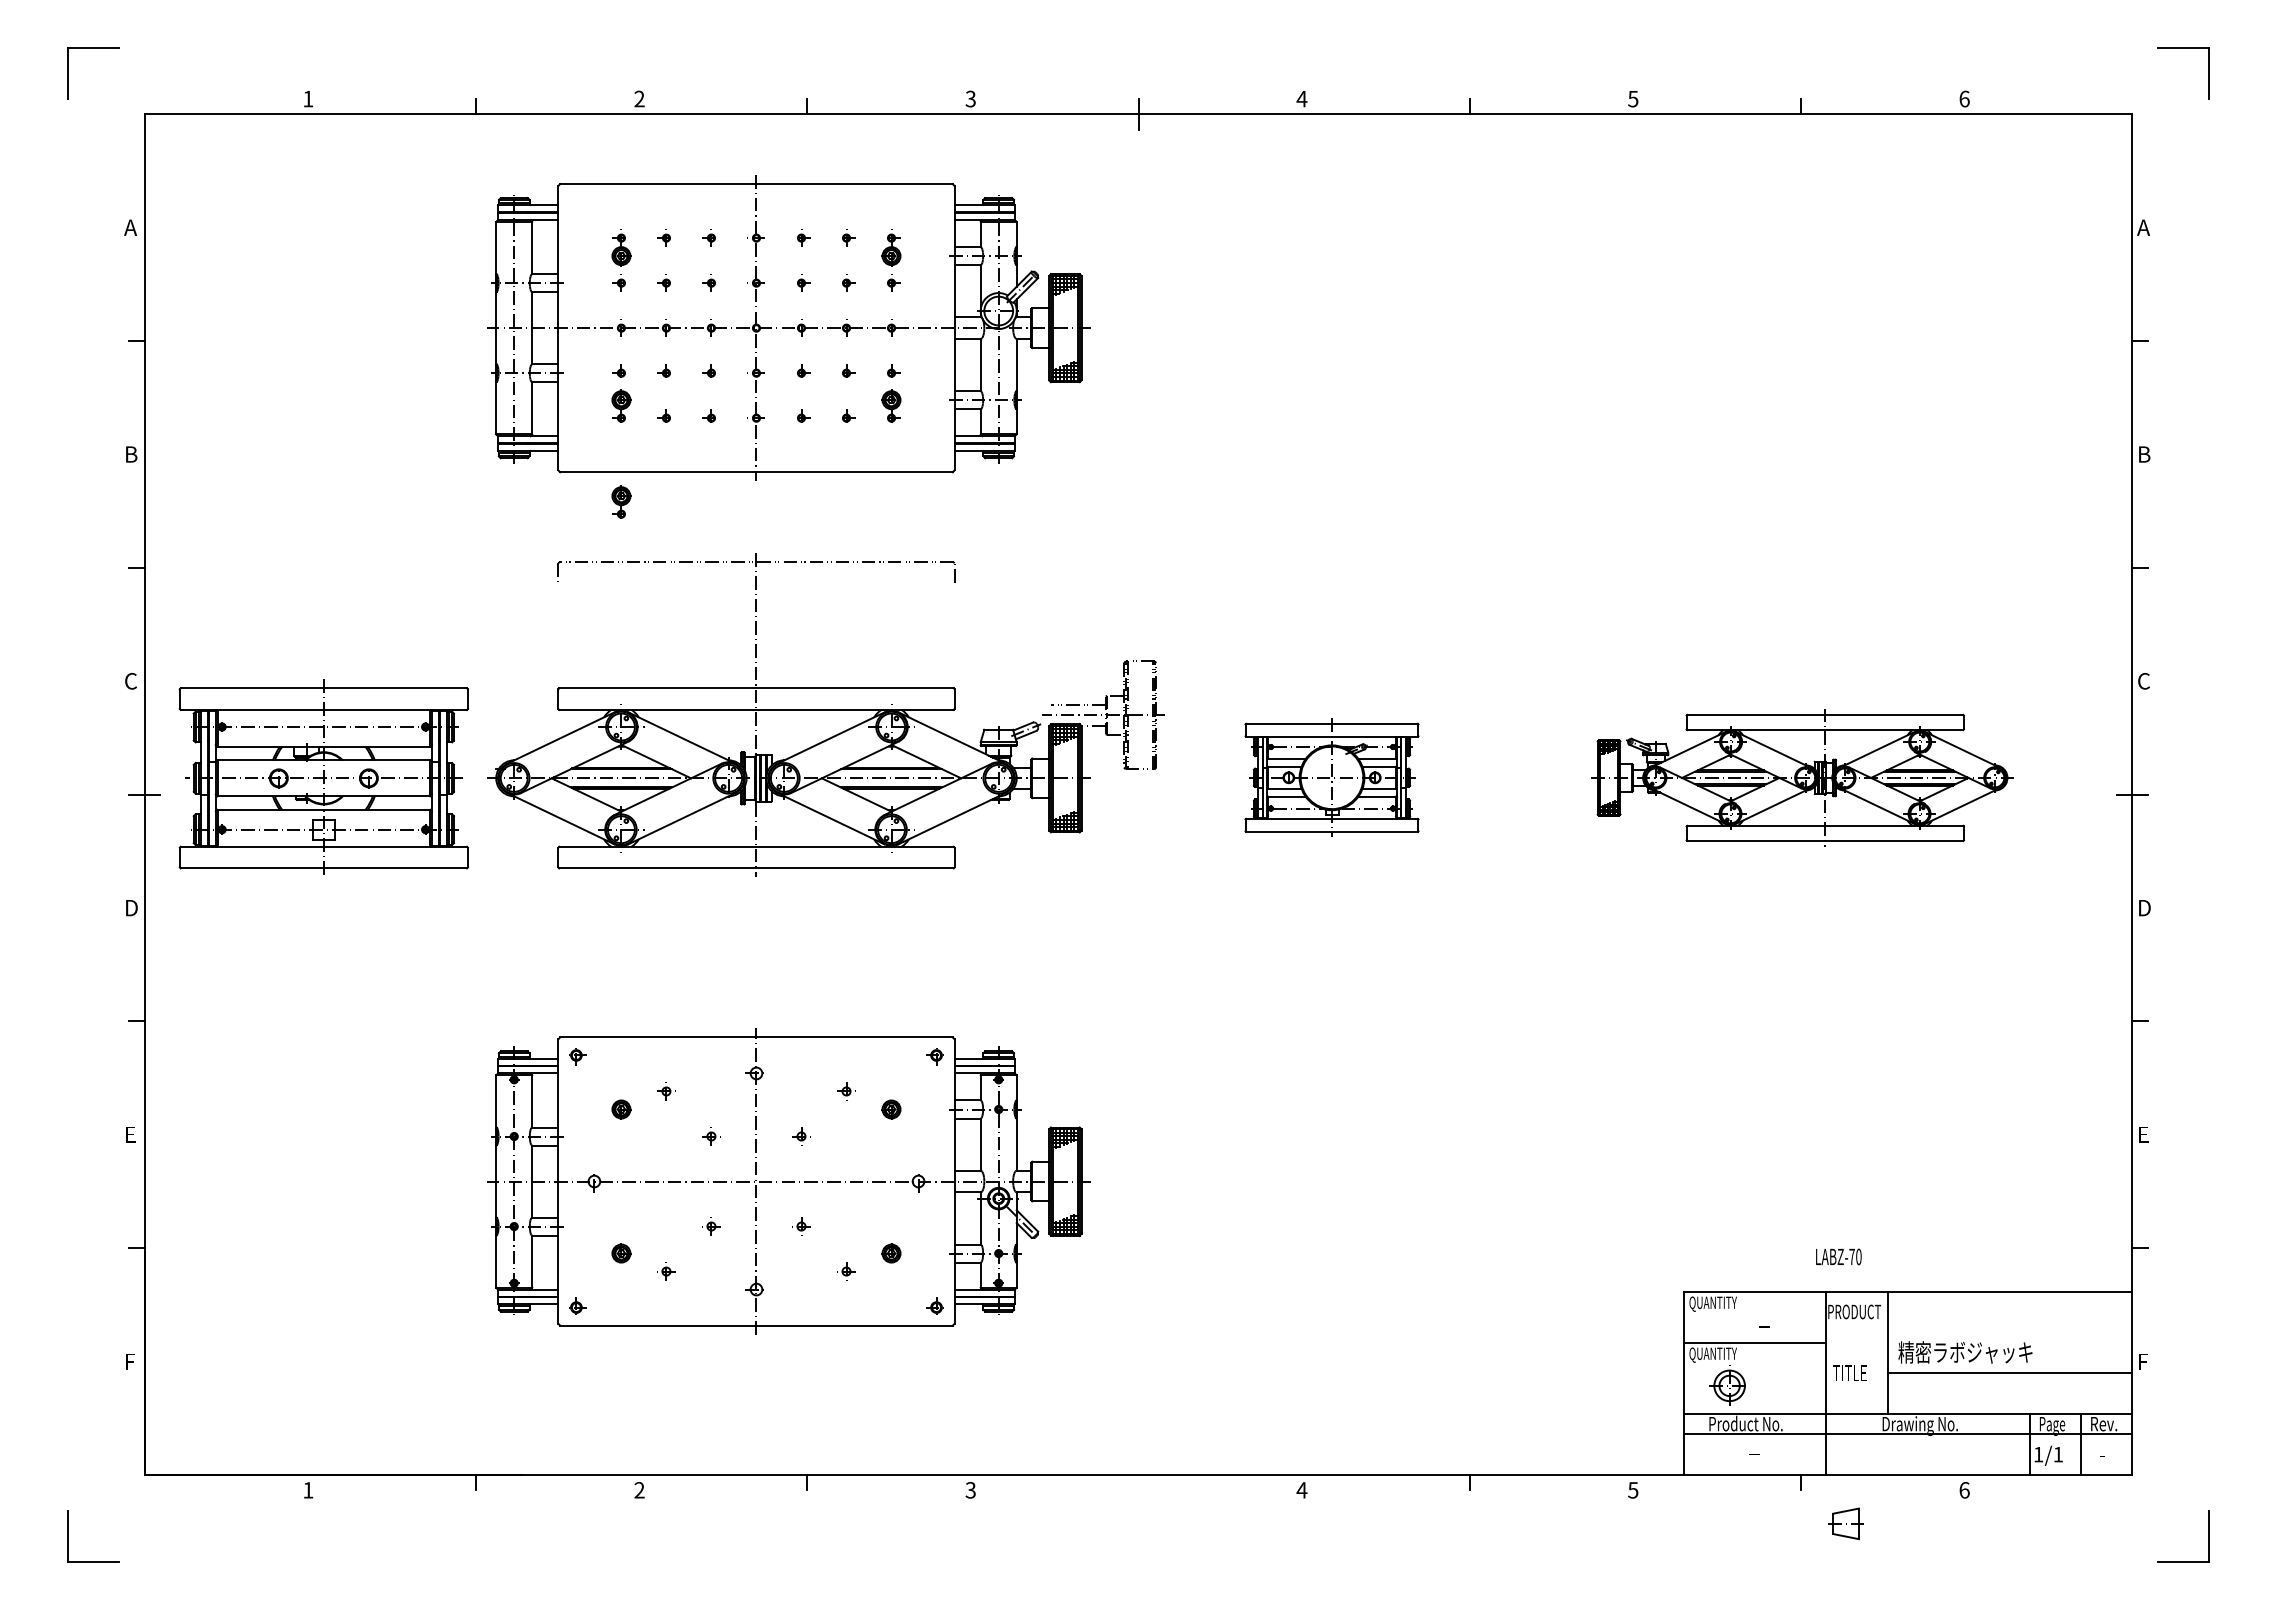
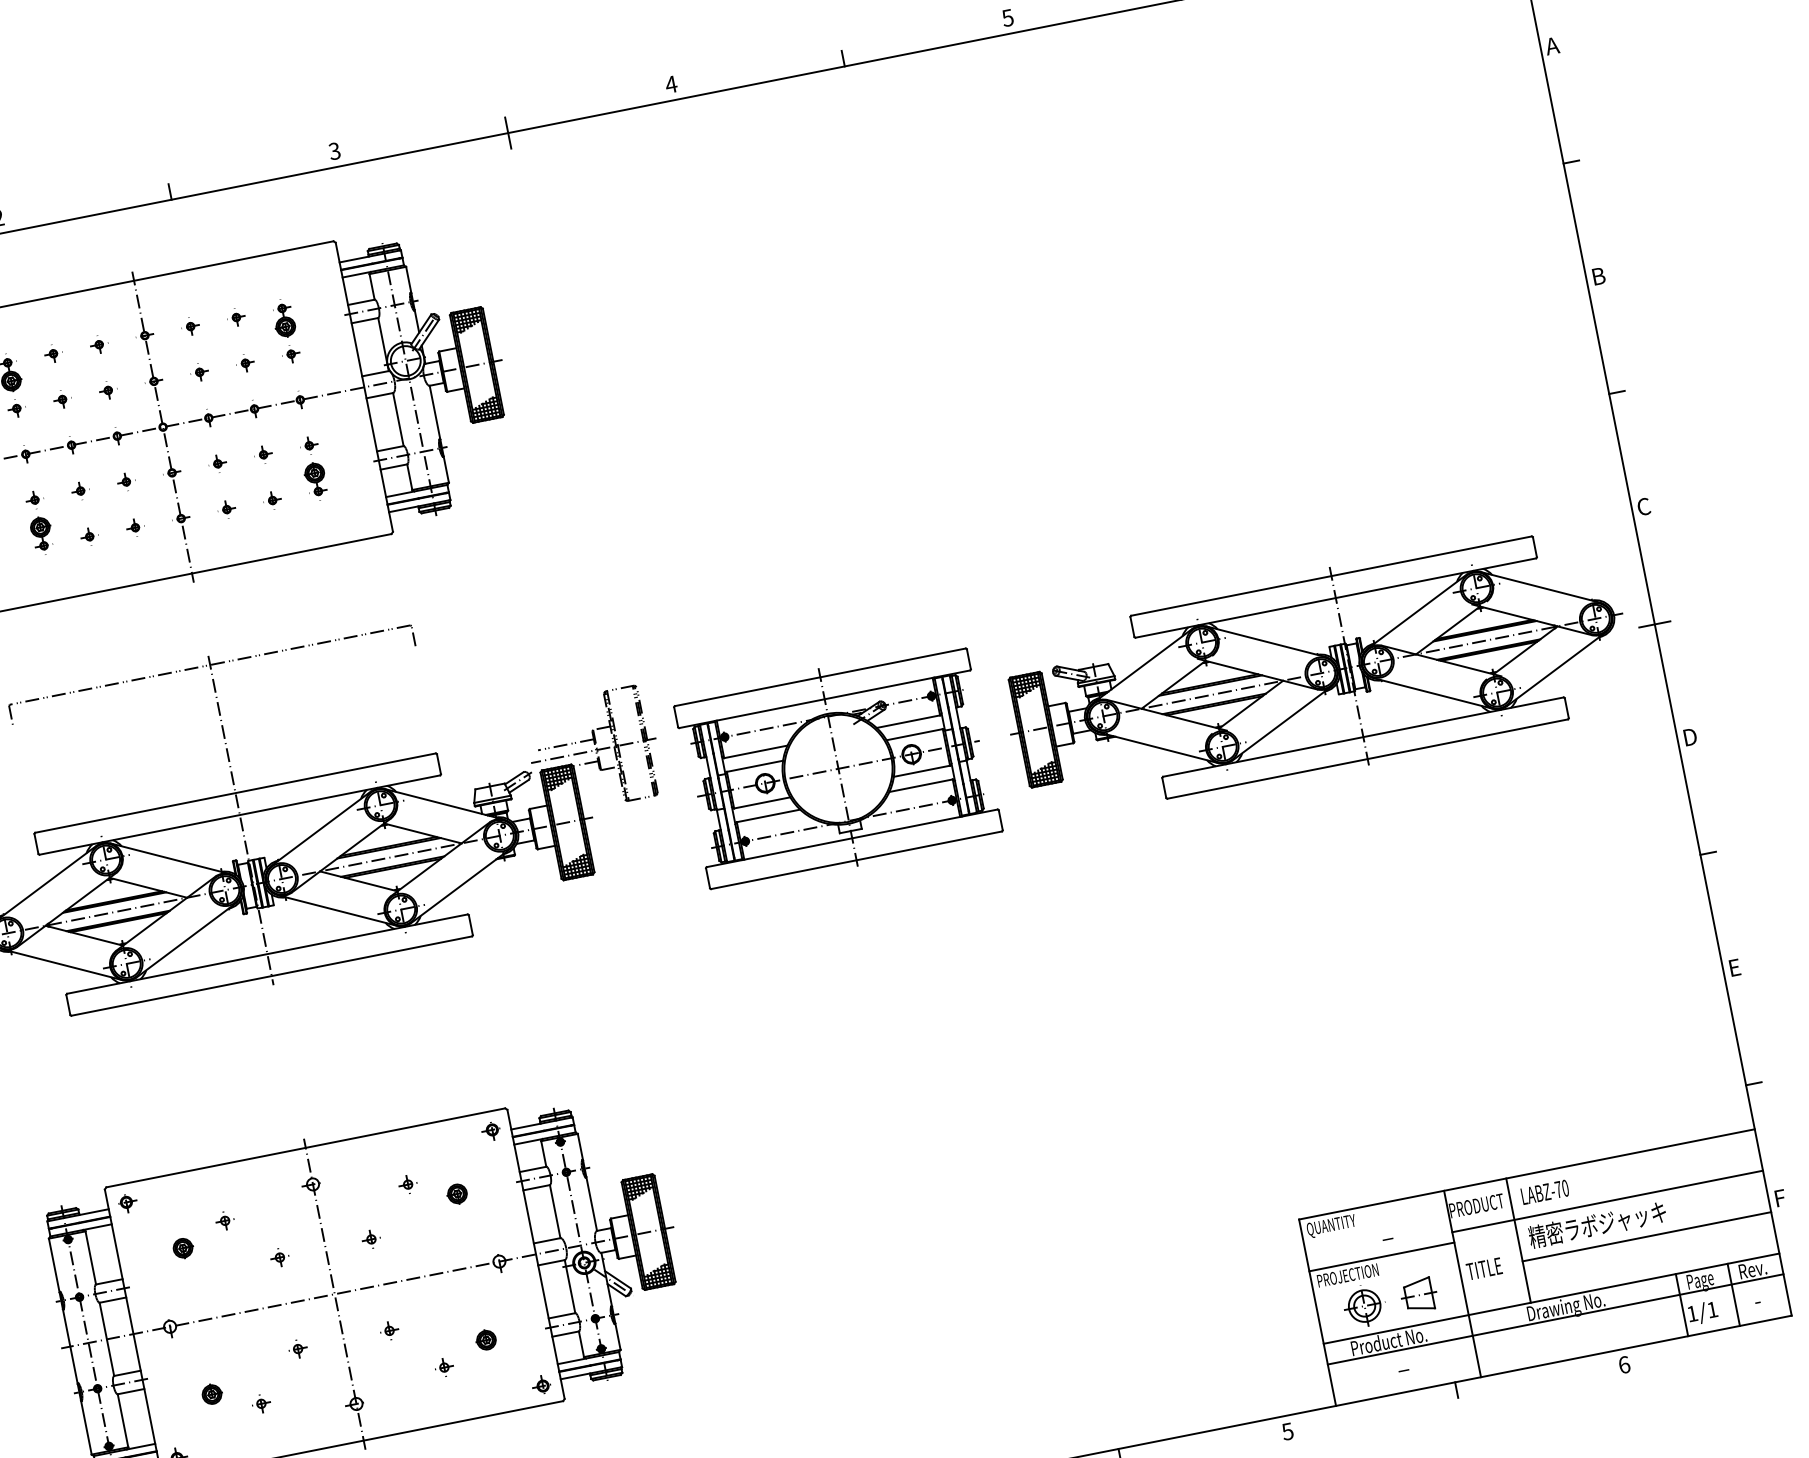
part: (621, 501) -> (60, 630), removed
part: (1331, 776) -> (837, 767), size x1.67
part: (1802, 776) -> (1316, 672), size x1.43
text: (1838, 1256) -> (1544, 1191), moved
line: (1979, 1332) -> (1607, 1201), added
text: (1719, 1354) -> (1348, 1276), QUANTITY -> PROJECTION
part: (1845, 1523) -> (1418, 1295), moved

